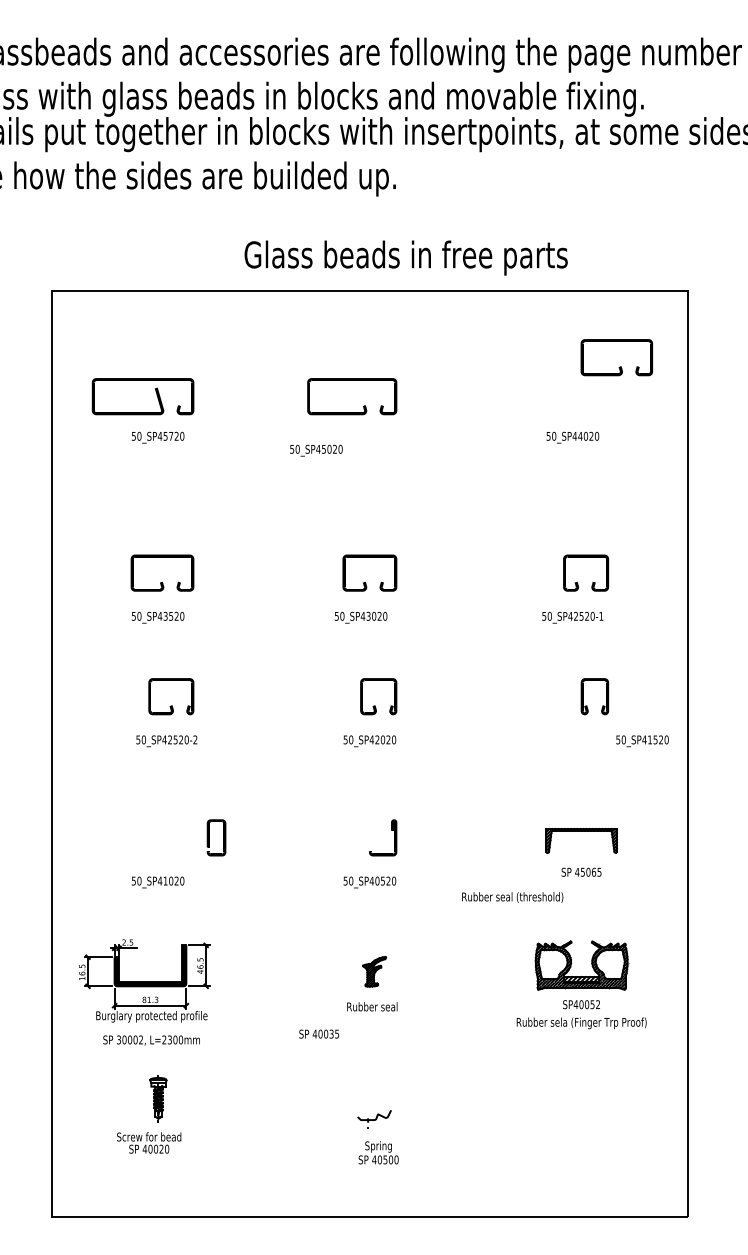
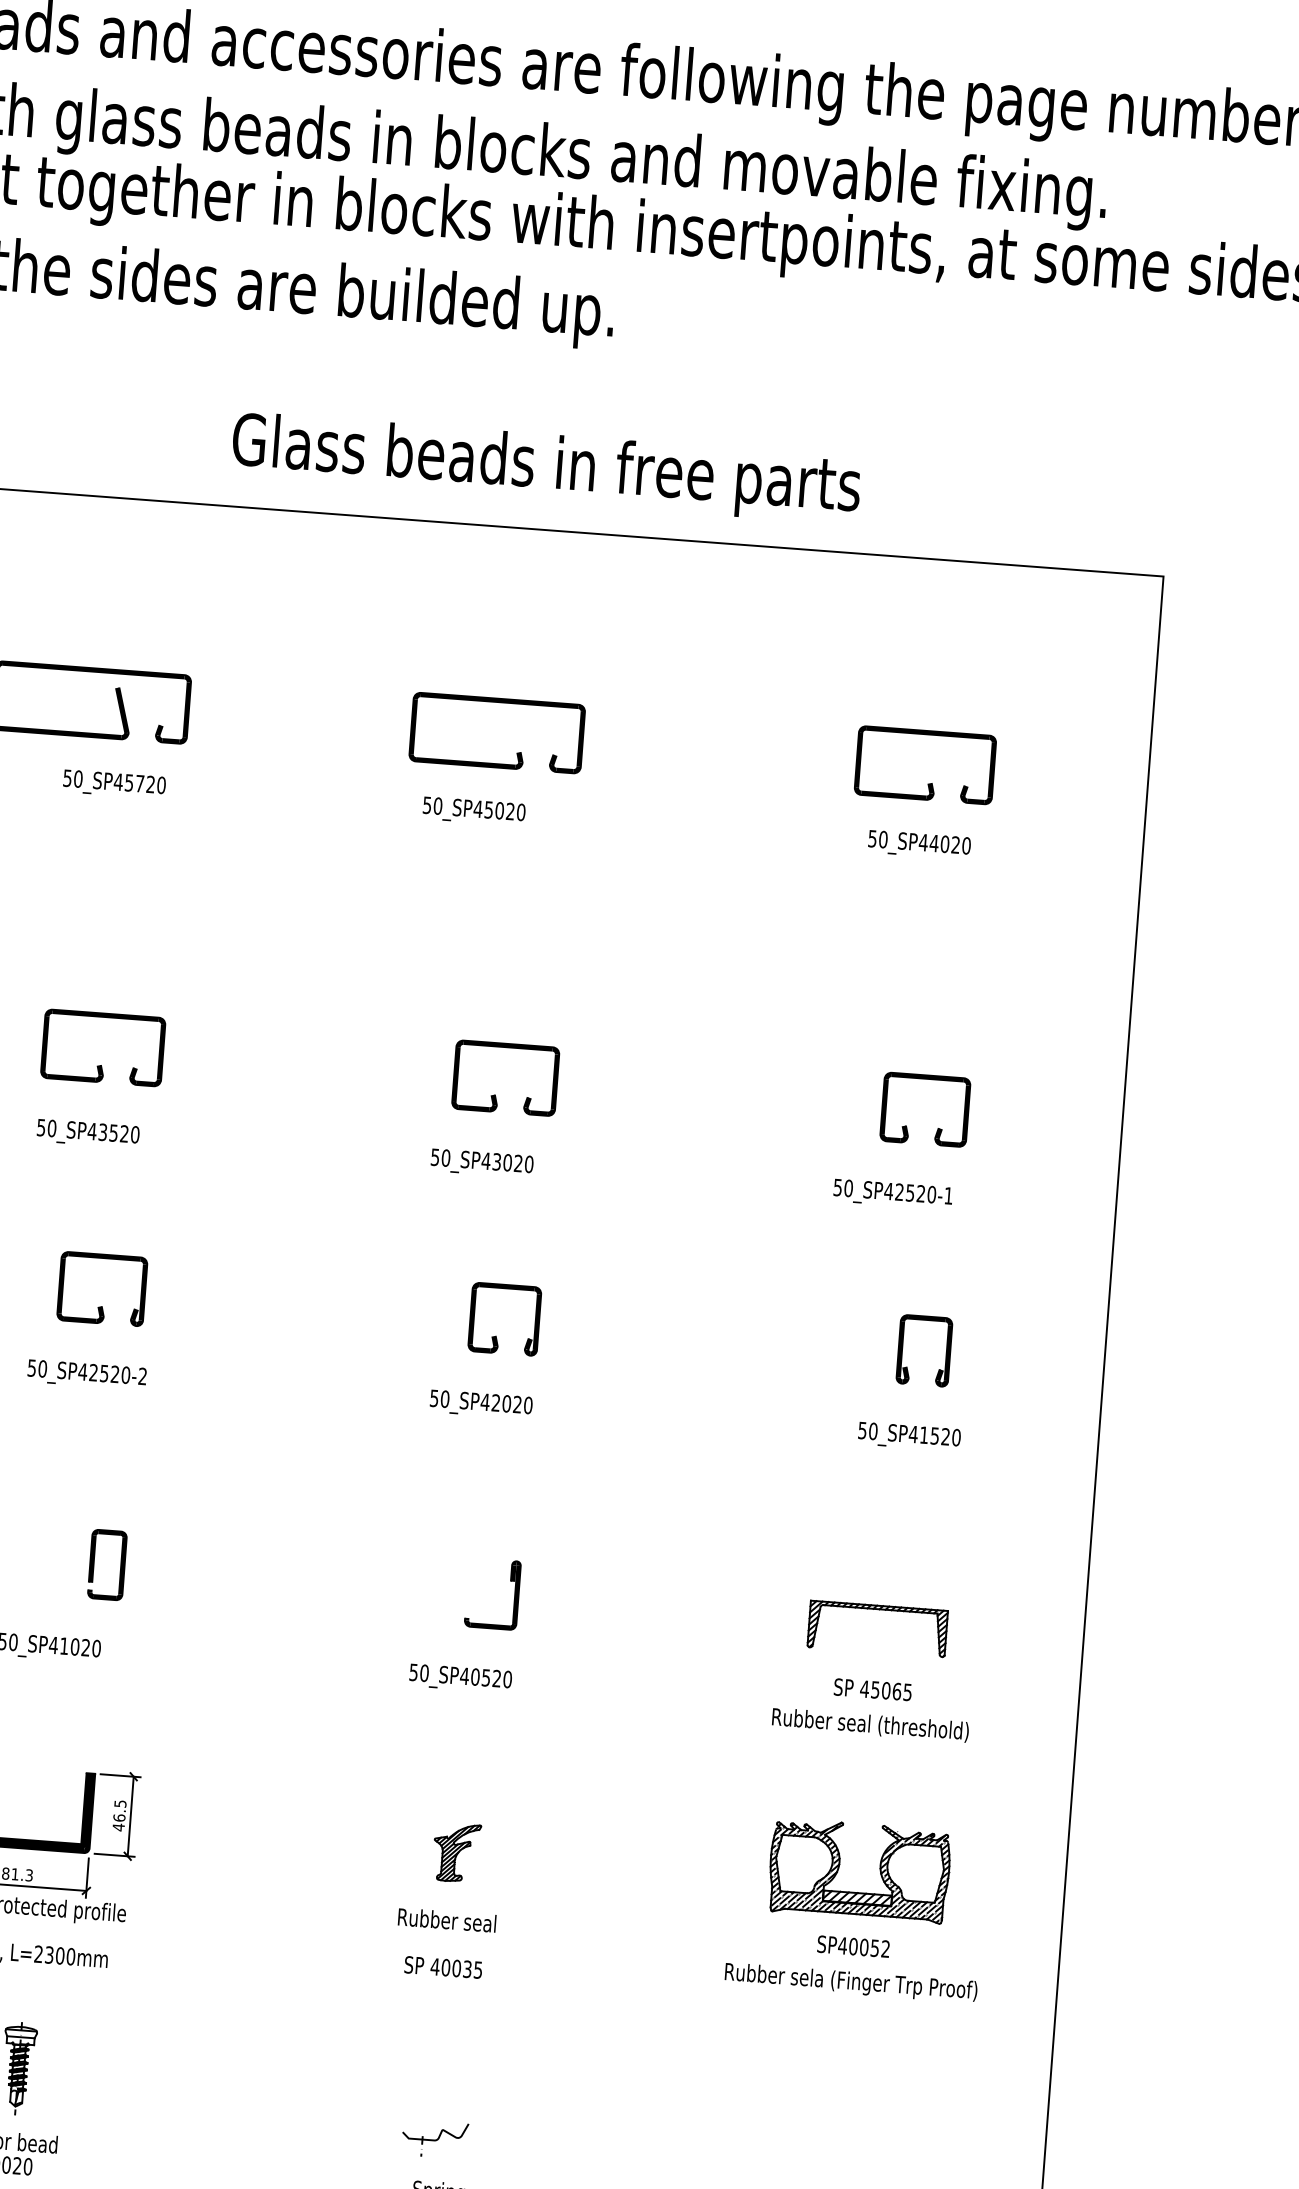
text: (405, 257) -> (545, 467), moved
part: (619, 366) -> (929, 782), moved
text: (316, 450) -> (474, 811), moved
text: (642, 741) -> (909, 1437), moved
part: (209, 837) -> (93, 1563), moved
text: (512, 897) -> (870, 1725), moved
text: (319, 1033) -> (444, 1966), moved

